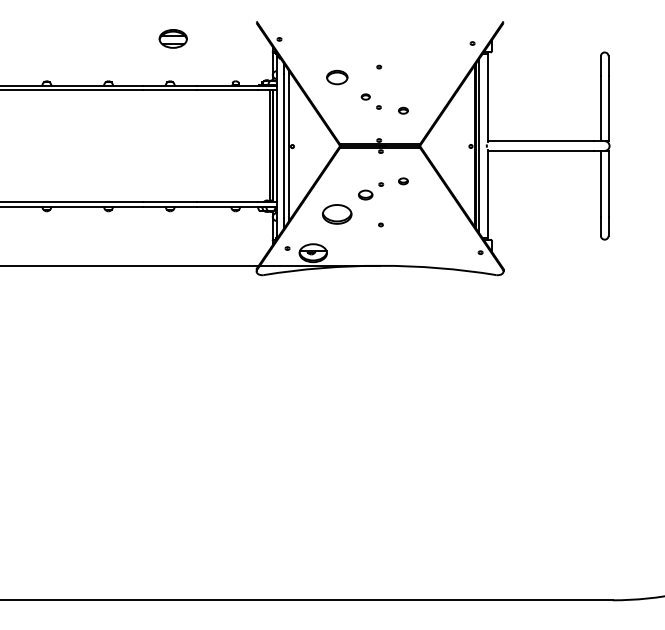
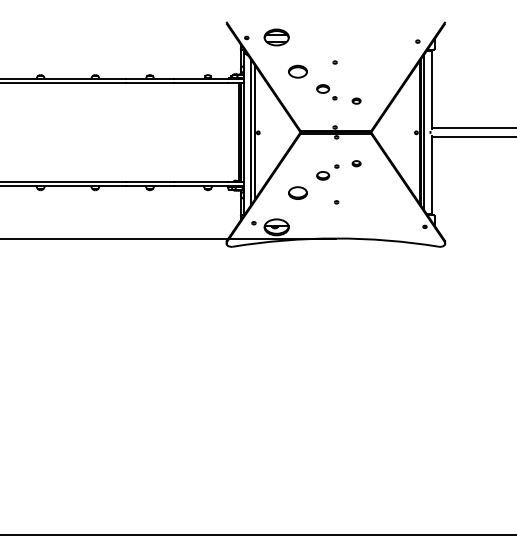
part: (172, 38) -> (276, 37), moved
part: (365, 96) -> (322, 88), size x1.67
part: (337, 214) -> (298, 193), size x0.71

